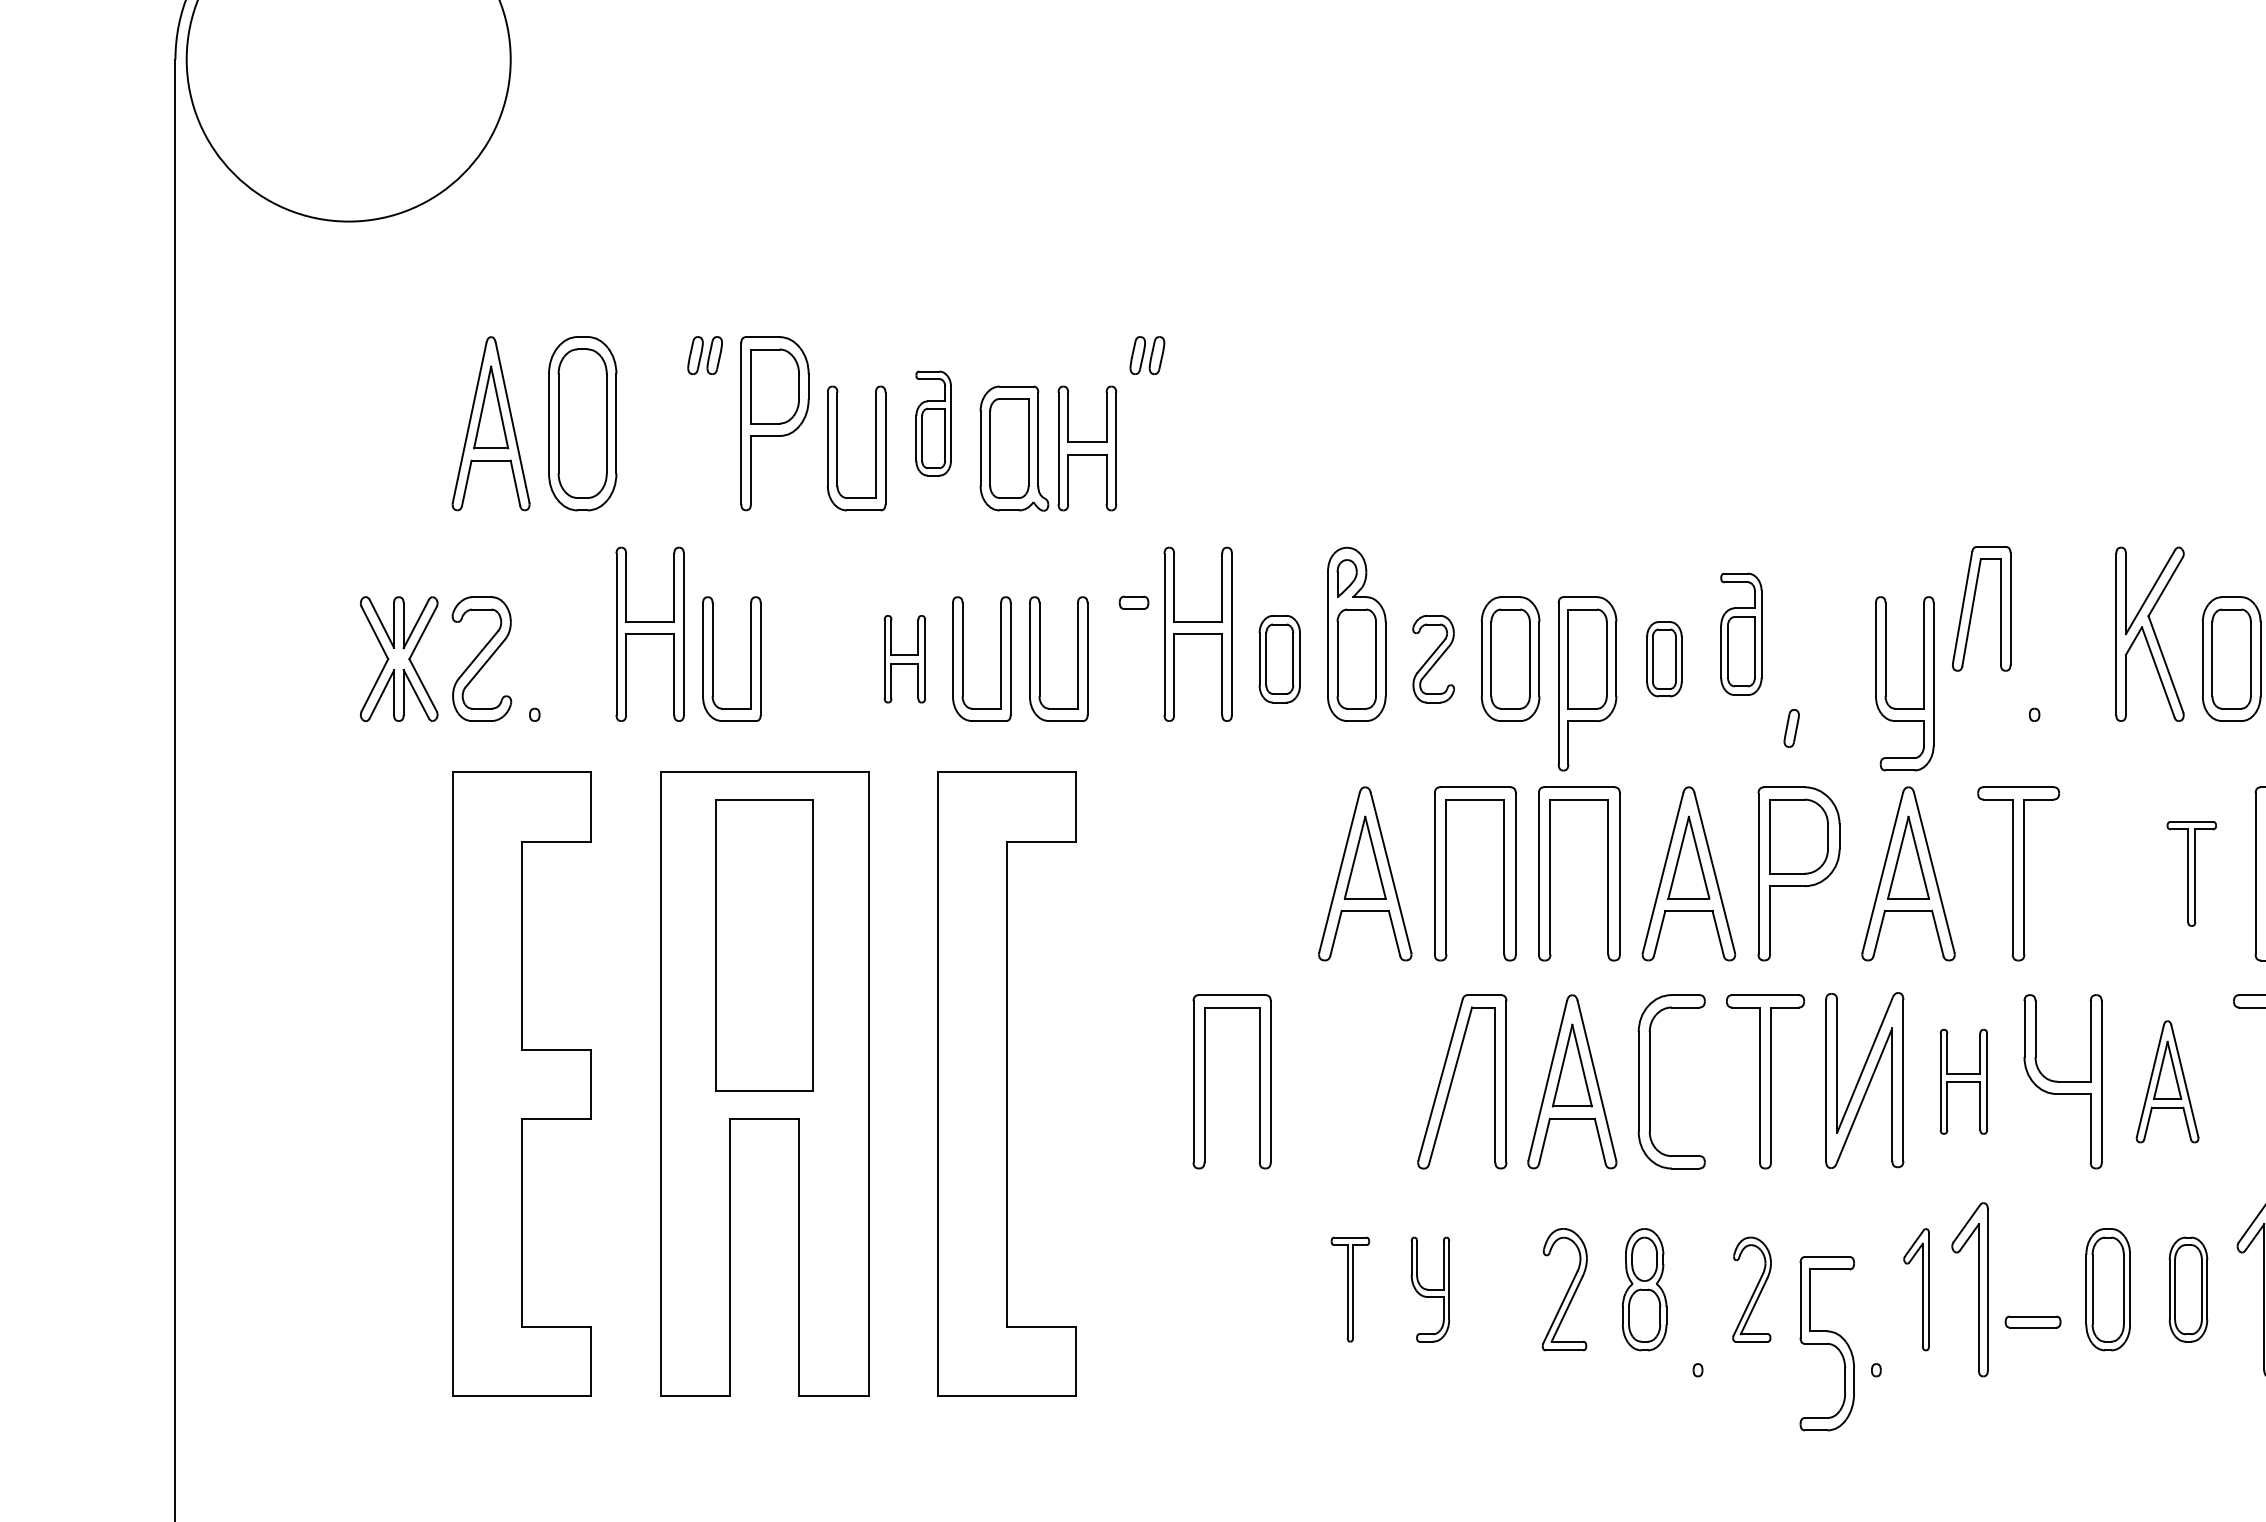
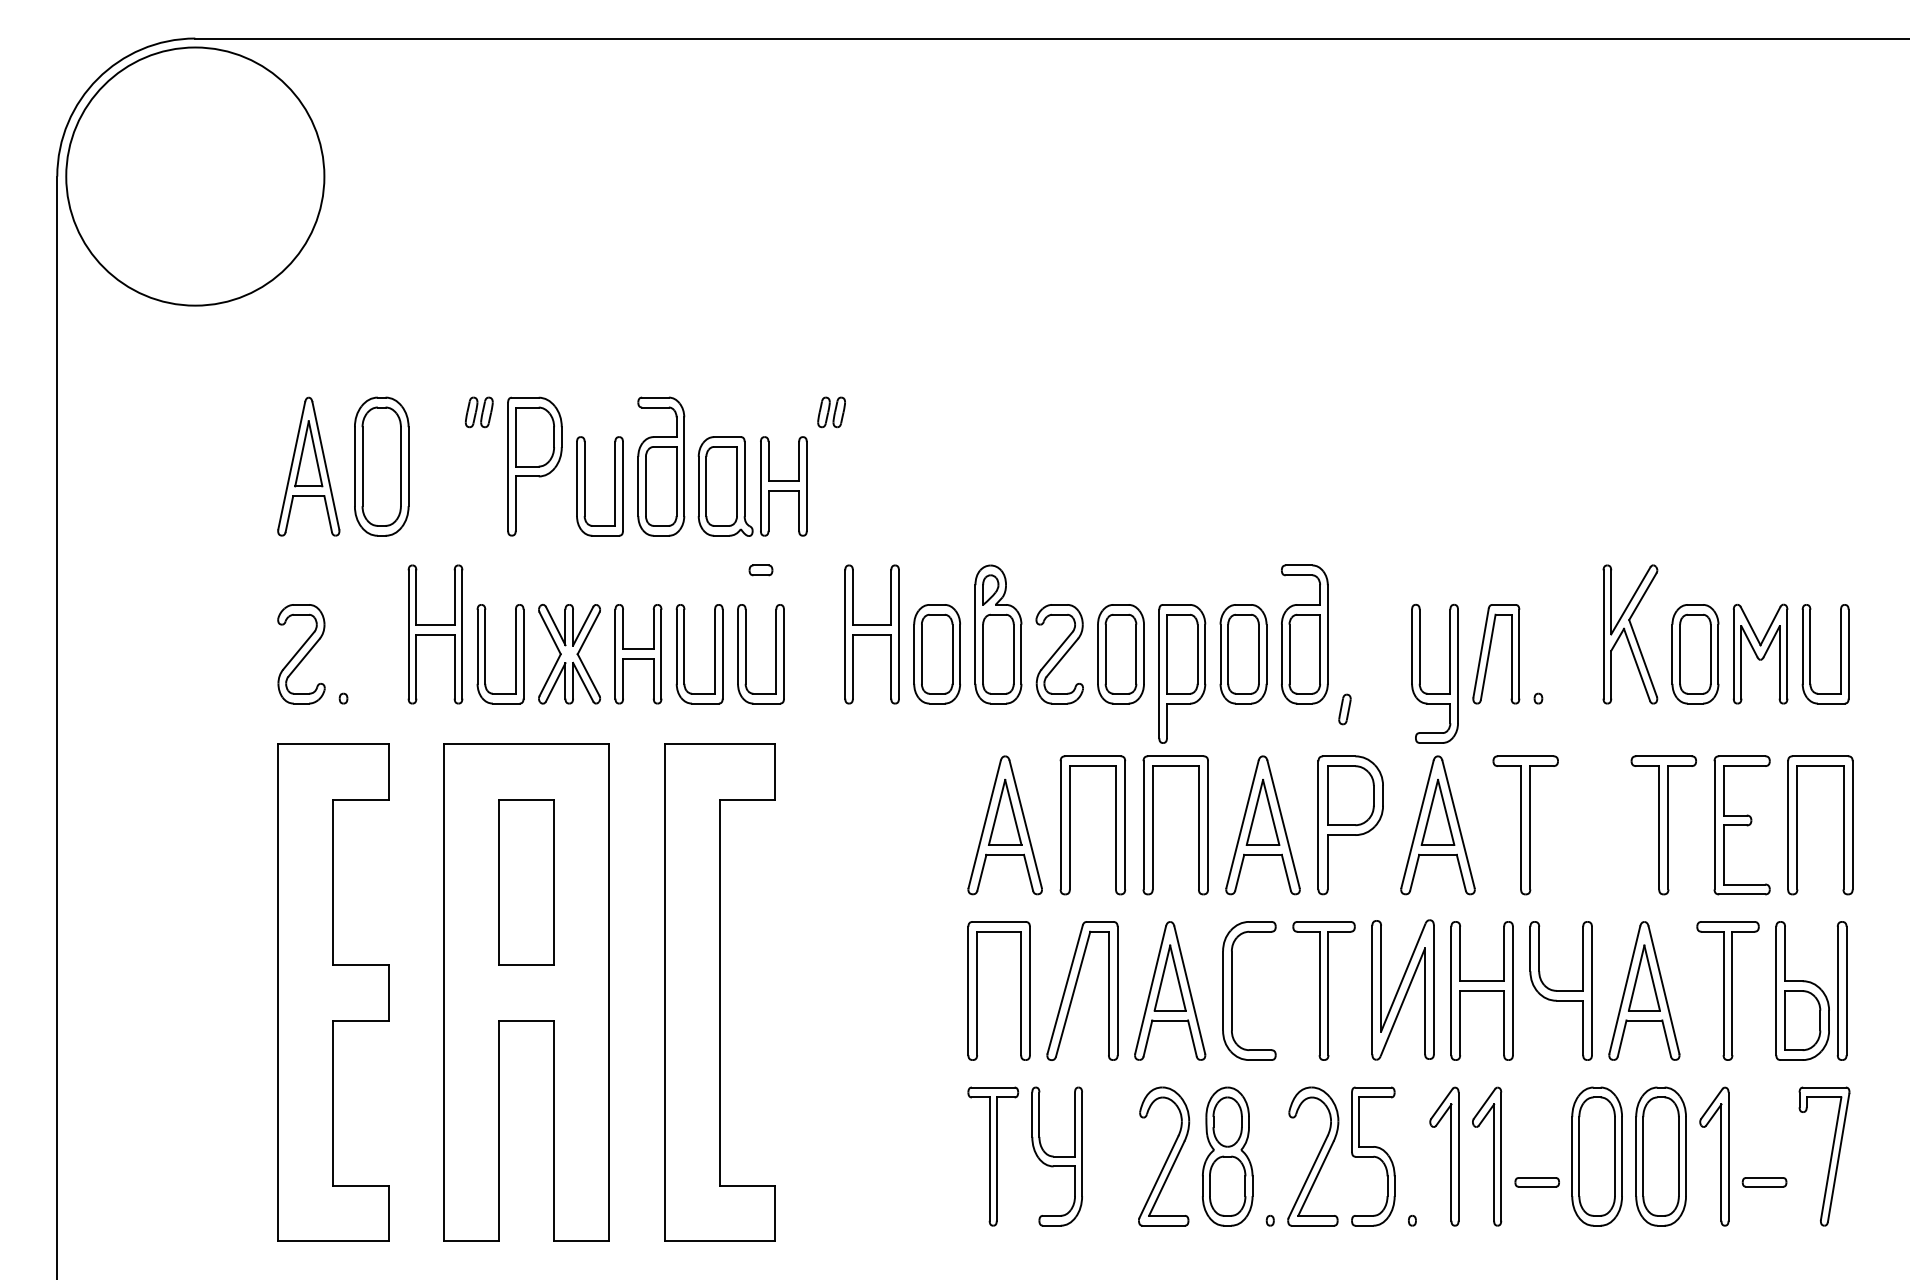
part: (933, 423) -> (661, 466), size x1.67
part: (1133, 602) -> (760, 570), moved
part: (1974, 605) -> (1490, 651), moved
part: (1740, 634) -> (1304, 634), size x1.43
part: (399, 659) -> (569, 654), moved
part: (904, 659) -> (638, 654), size x1.43
part: (1279, 659) -> (936, 654), size x1.43
part: (1433, 659) -> (1059, 654), size x1.43
part: (1664, 659) -> (1243, 654), size x1.67
part: (2191, 874) -> (1663, 825), size x1.67
part: (764, 945) -> (526, 882), size x0.71
part: (1204, 1081) -> (977, 990), moved
part: (1963, 1081) -> (1481, 990), size x1.67
part: (2167, 1081) -> (1644, 990), size x1.43
part: (1350, 1289) -> (993, 1156), size x1.67
part: (1429, 1289) -> (1056, 1156), size x1.67
part: (1565, 1289) -> (1164, 1156), size x1.43
part: (1644, 1289) -> (1227, 1156), size x1.43
part: (1752, 1289) -> (1313, 1156), size x1.67
part: (1916, 1289) -> (1444, 1156), size x1.43
part: (2107, 1289) -> (1596, 1156), size x1.43
part: (2187, 1289) -> (1660, 1156), size x1.67
part: (1827, 1343) -> (1373, 1156), moved

